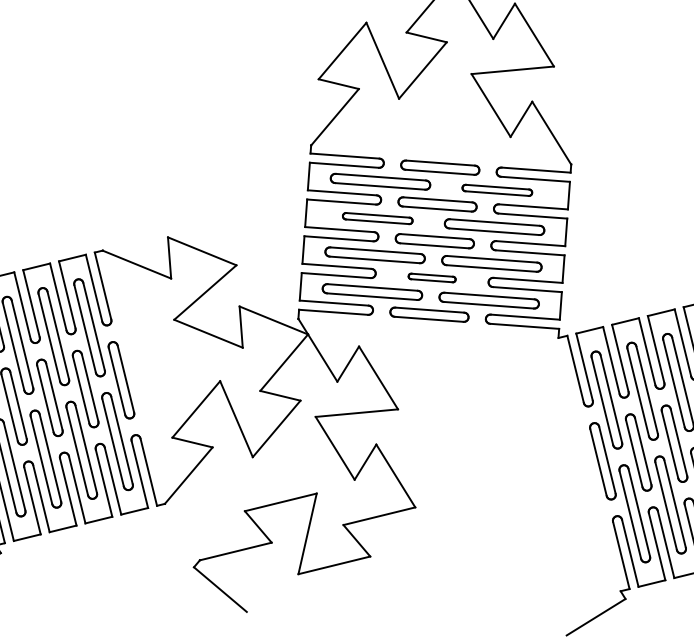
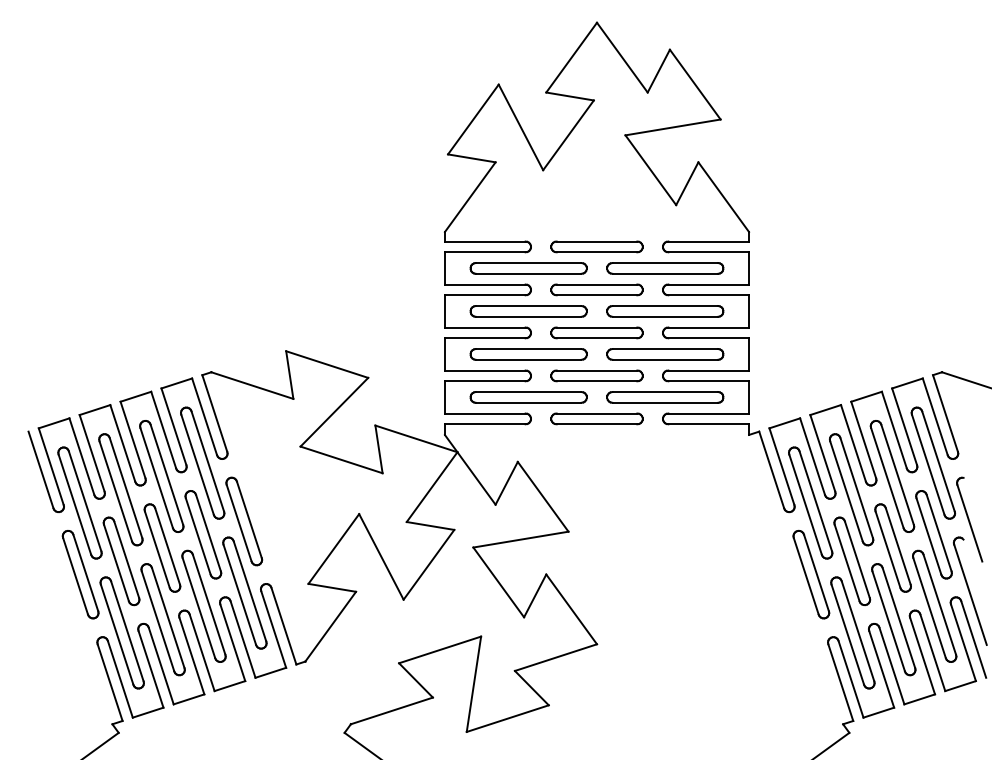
part: (497, 190) -> (665, 268), size x1.43
part: (377, 218) -> (528, 311), size x1.43
part: (431, 277) -> (596, 375), size x1.67

